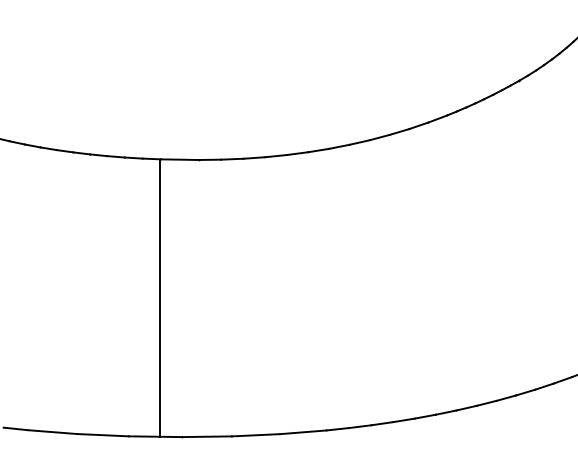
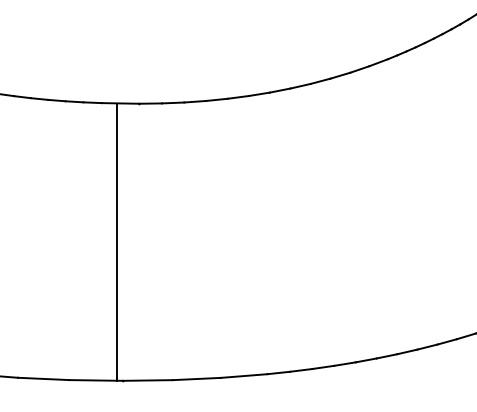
line: (159, 298) -> (117, 242), moved

